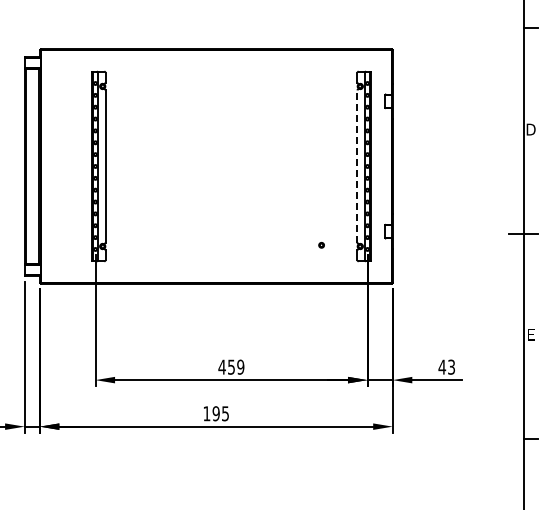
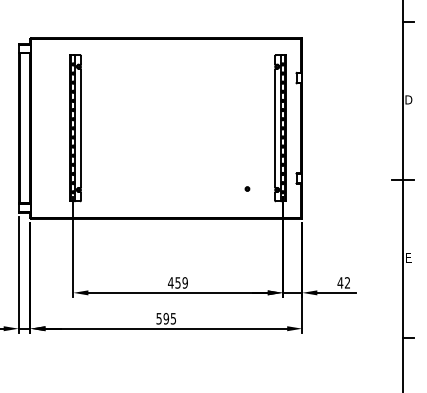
line: (357, 166) -> (275, 128), dashed -> solid
text: (451, 367) -> (347, 283), 43 -> 42
text: (206, 413) -> (158, 318), 195 -> 595

